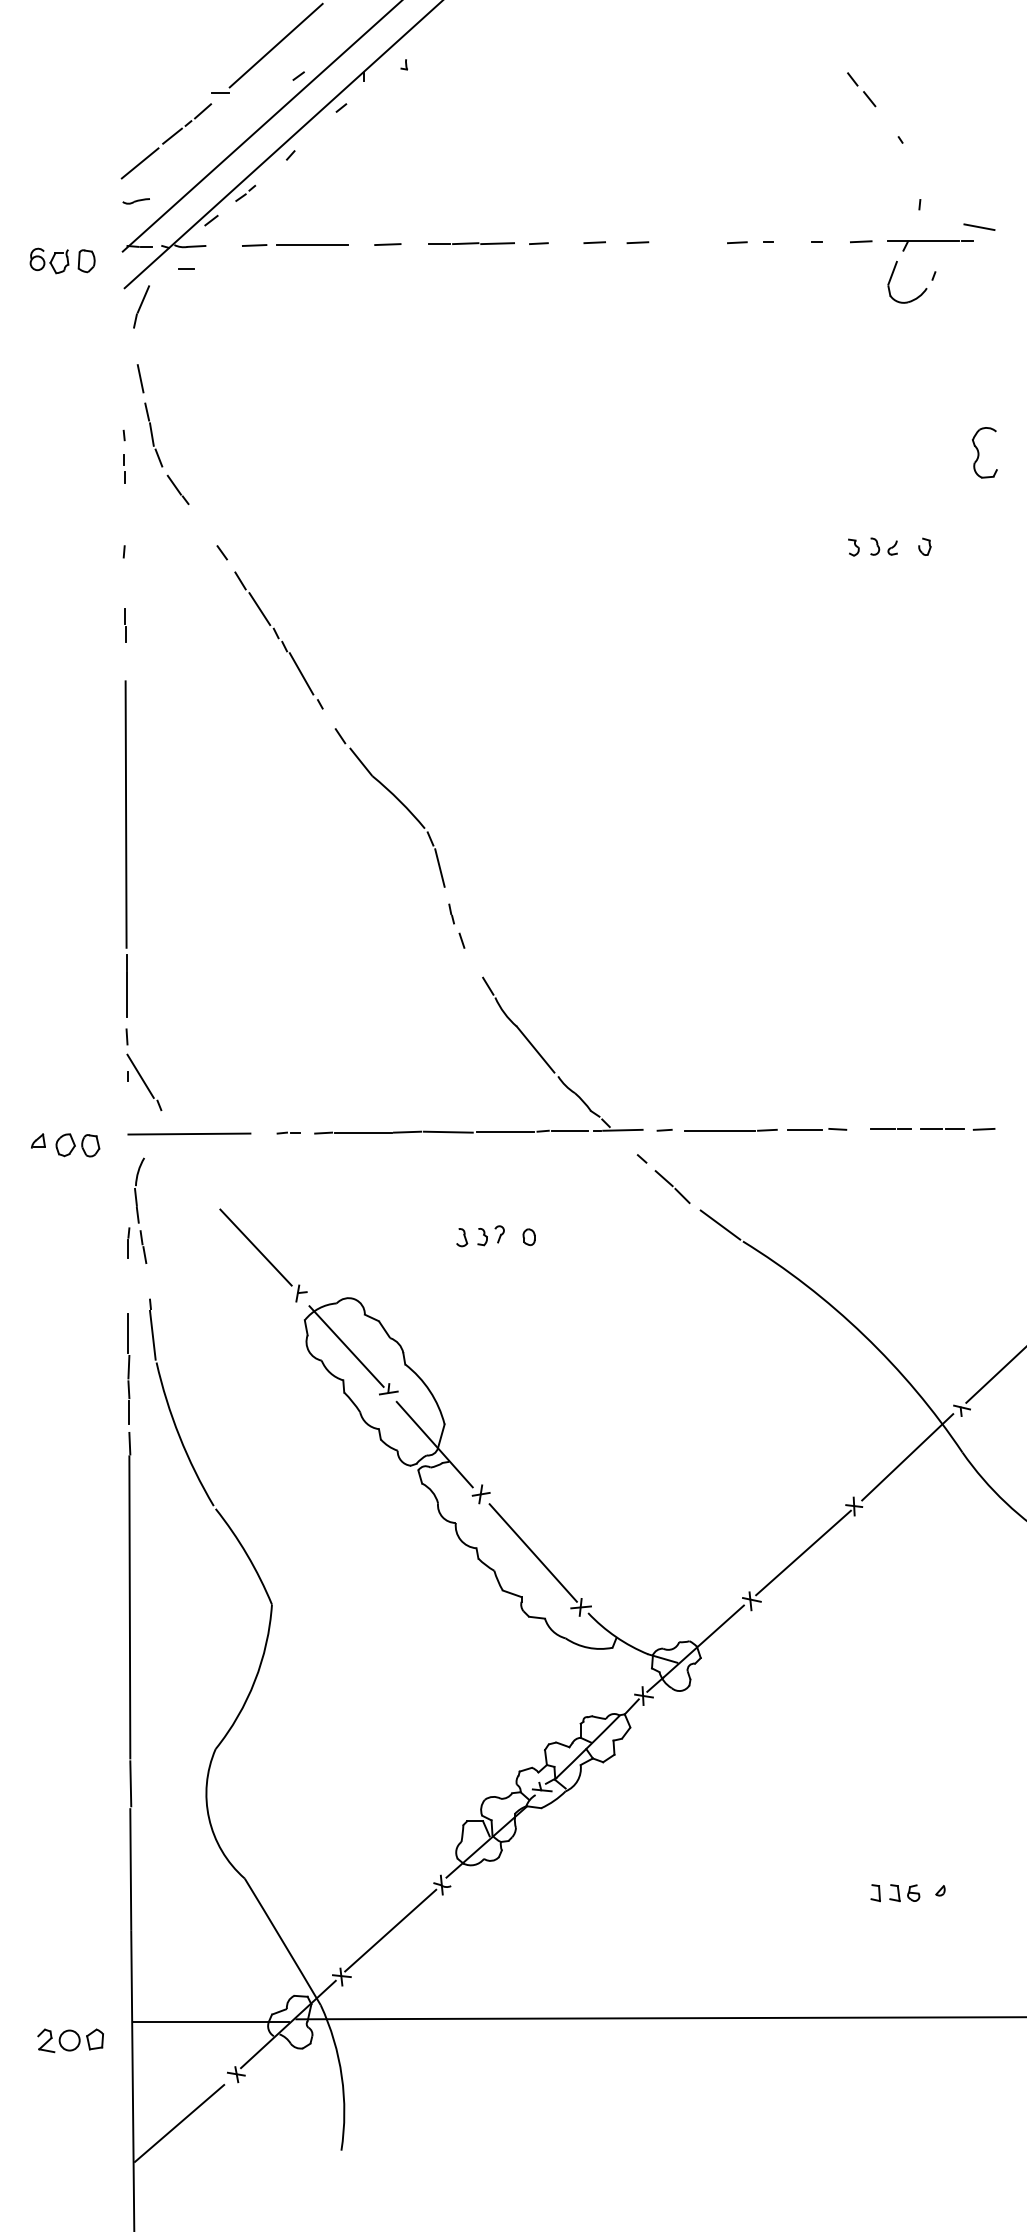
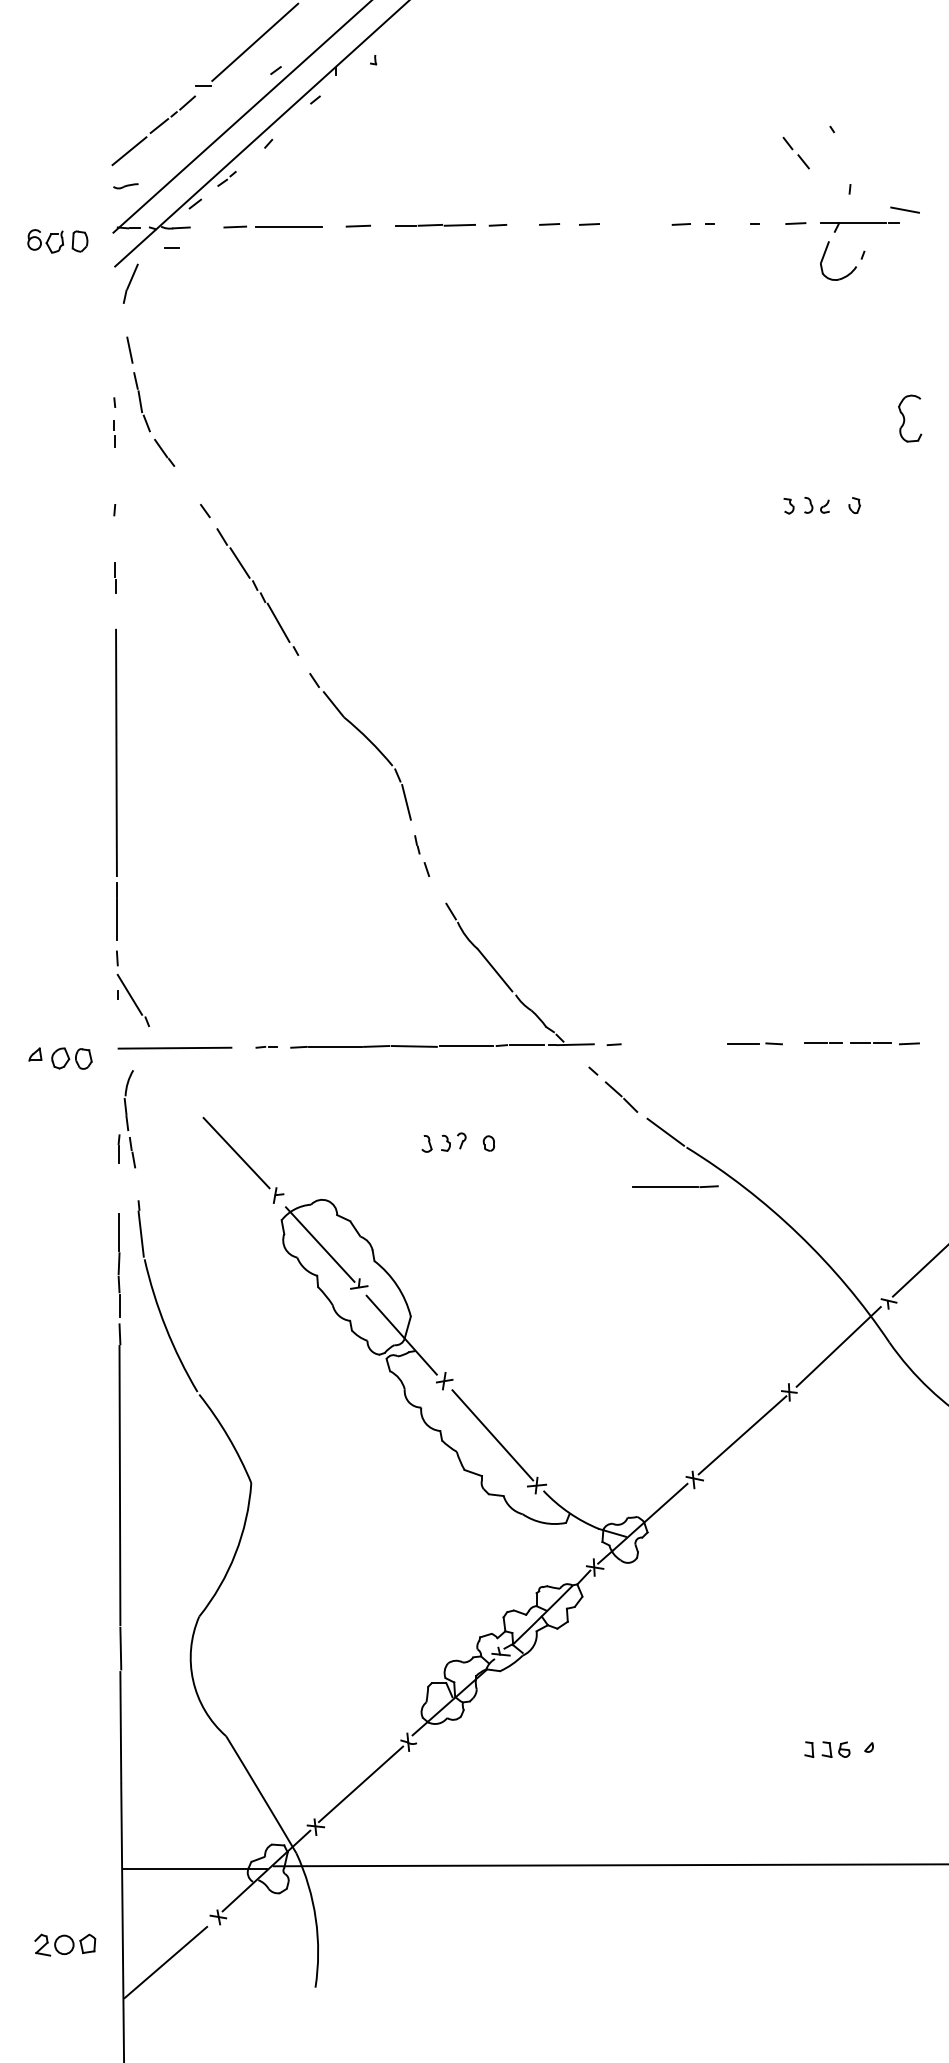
part: (860, 89) -> (795, 152), moved
line: (731, 1130) -> (675, 1186), moved
part: (70, 2040) -> (65, 1944), moved

